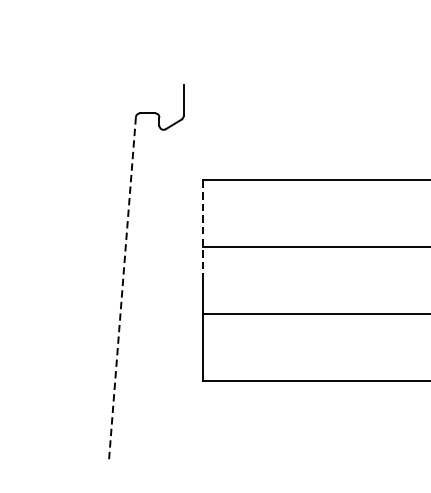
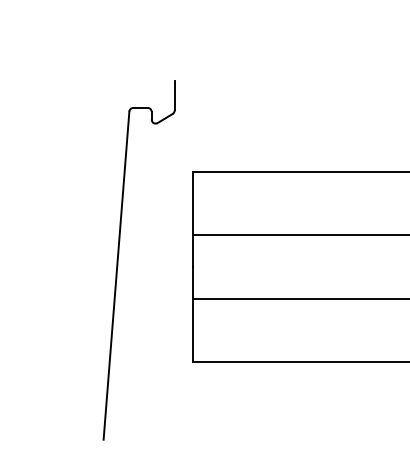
line: (203, 230) -> (193, 219), dashed -> solid
line: (122, 289) -> (116, 275), dashed -> solid

